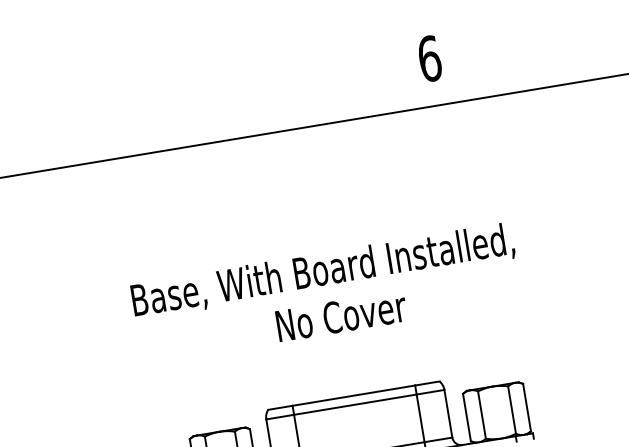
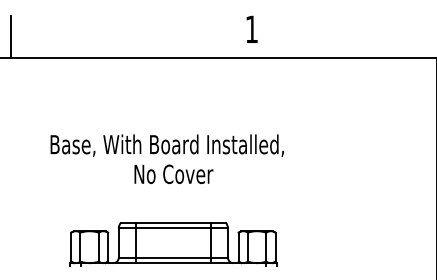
text: (429, 59) -> (251, 29), 6 -> 1
line: (39, 135) -> (11, 36), added

